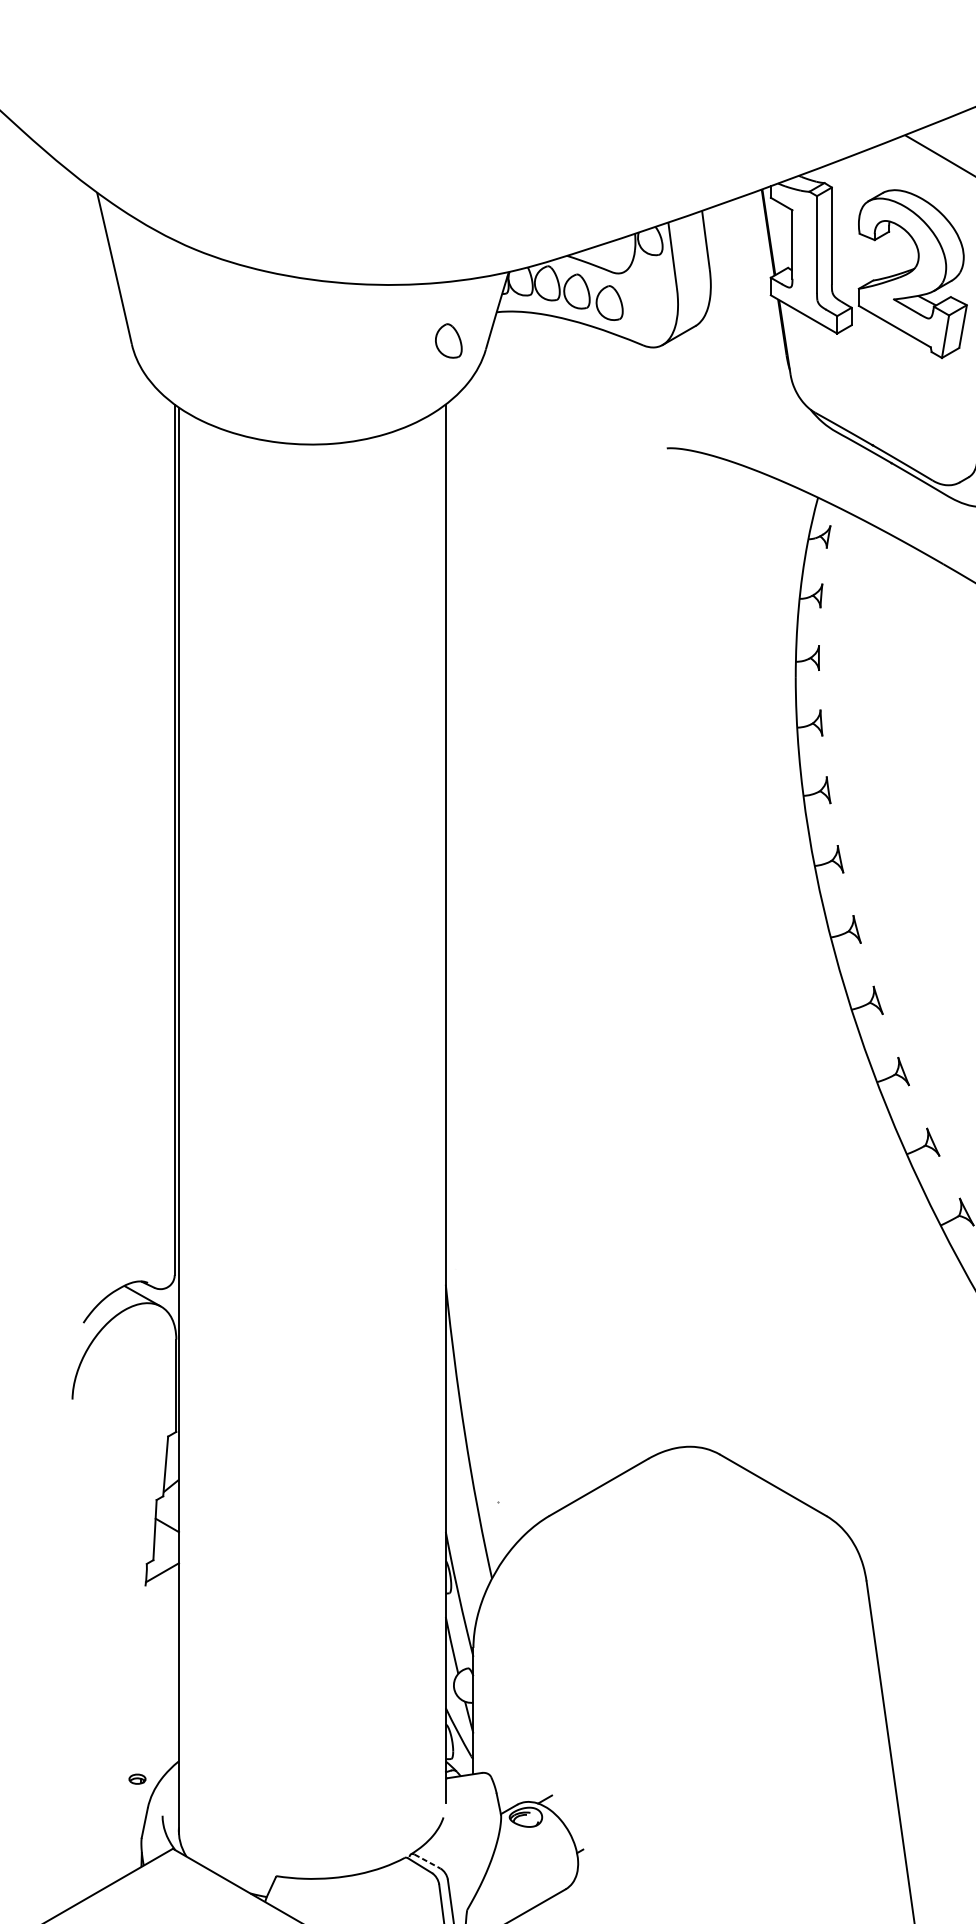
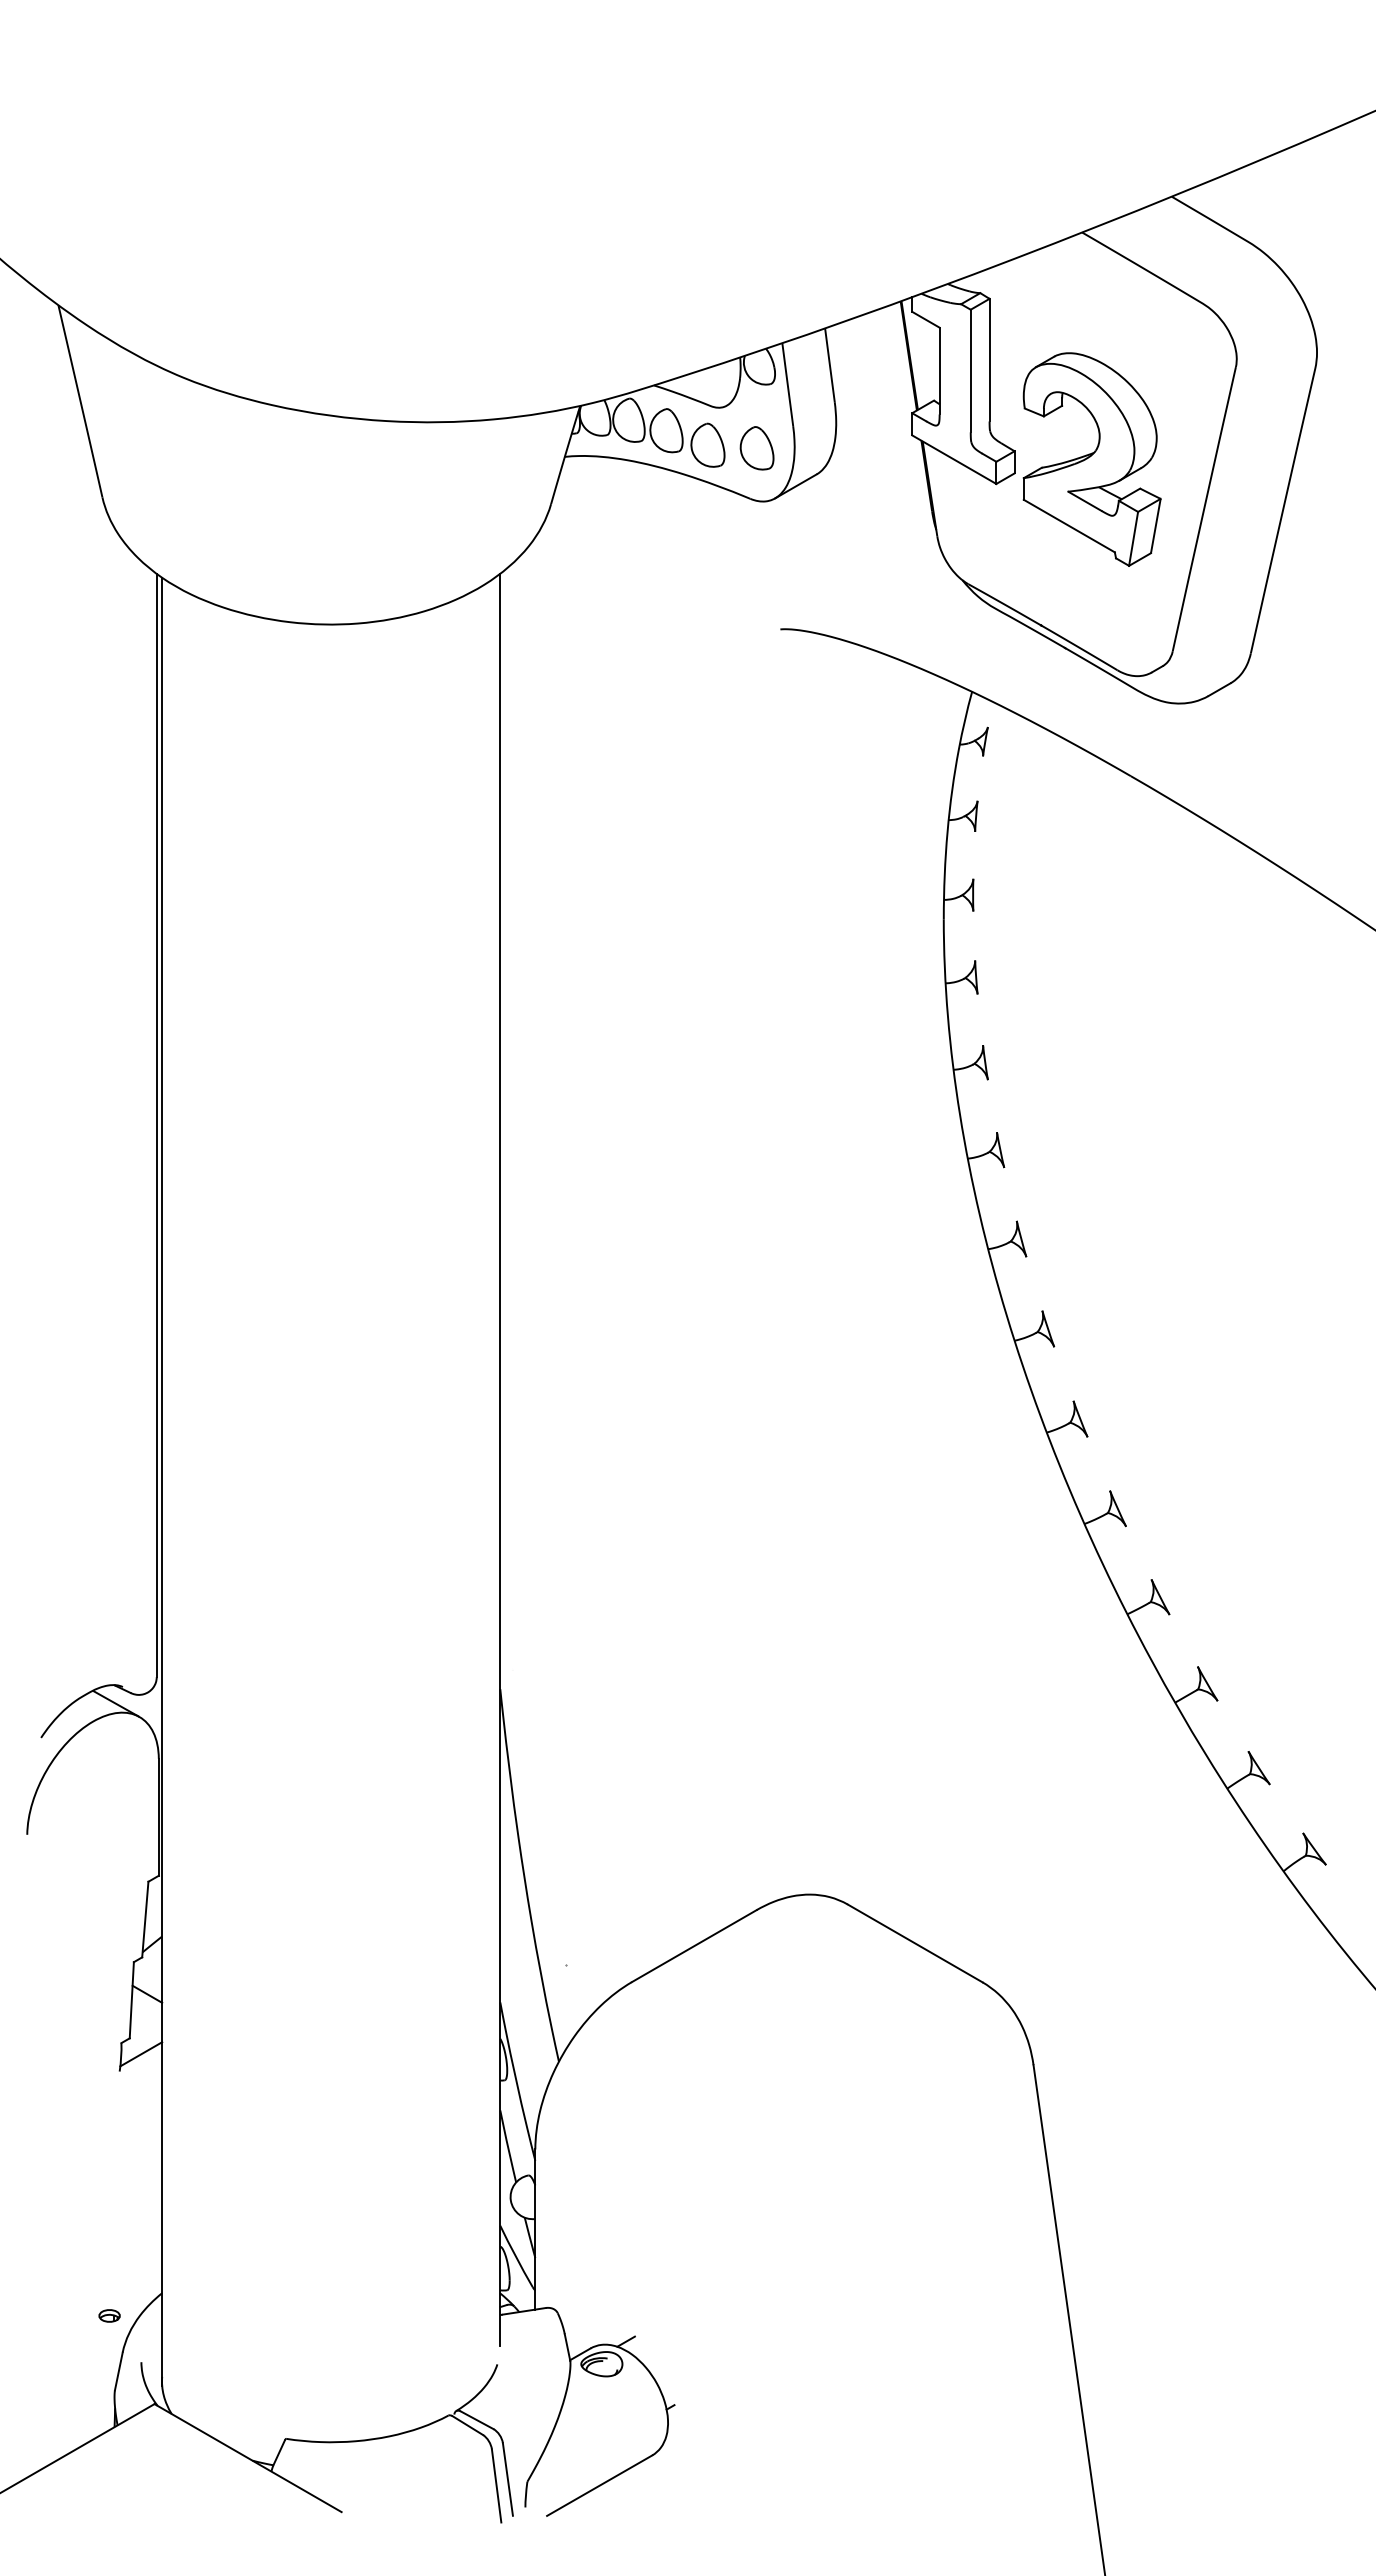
part: (912, 274) -> (1091, 459), moved
part: (448, 341) -> (756, 448), moved
line: (427, 1861) -> (477, 2420), dashed -> solid

